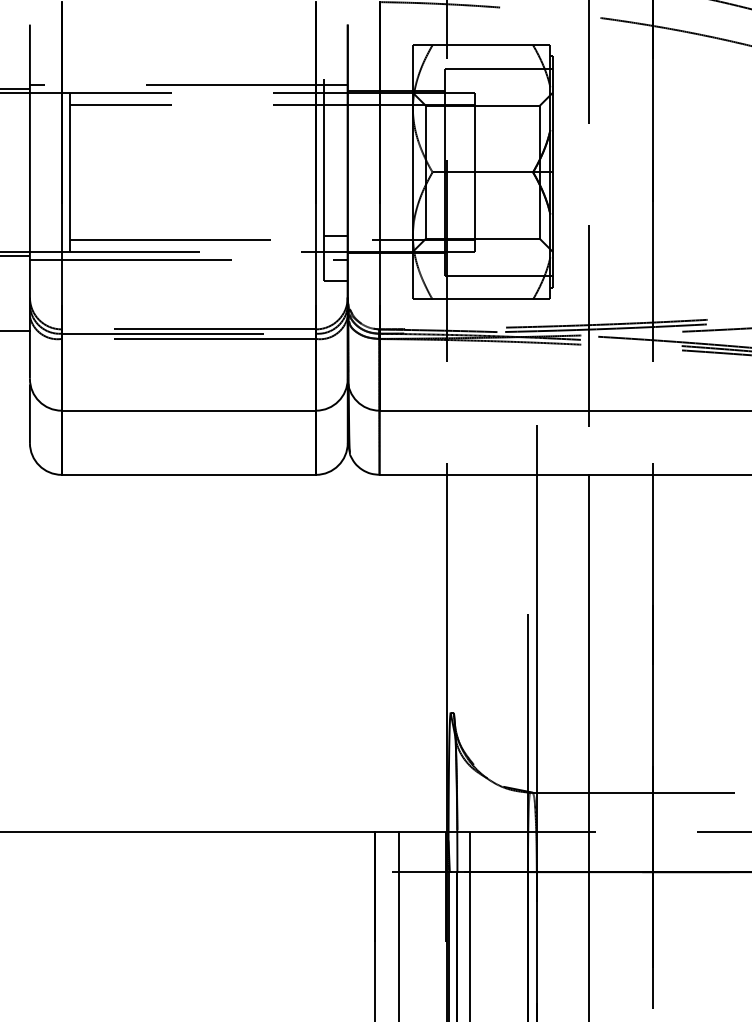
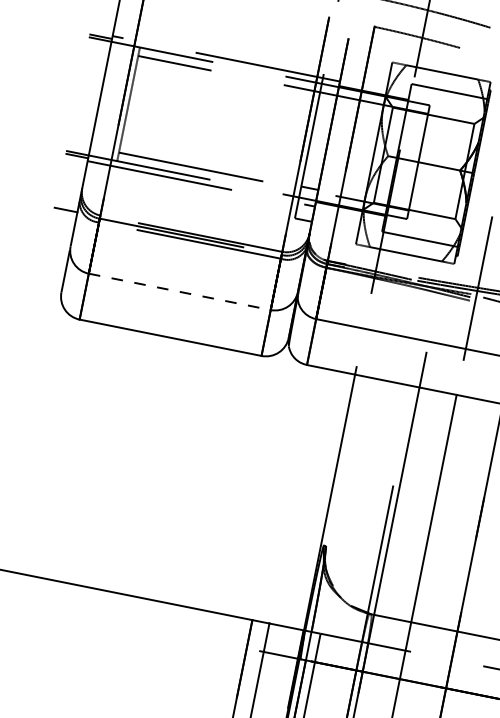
line: (189, 410) -> (180, 291), solid -> dashed

